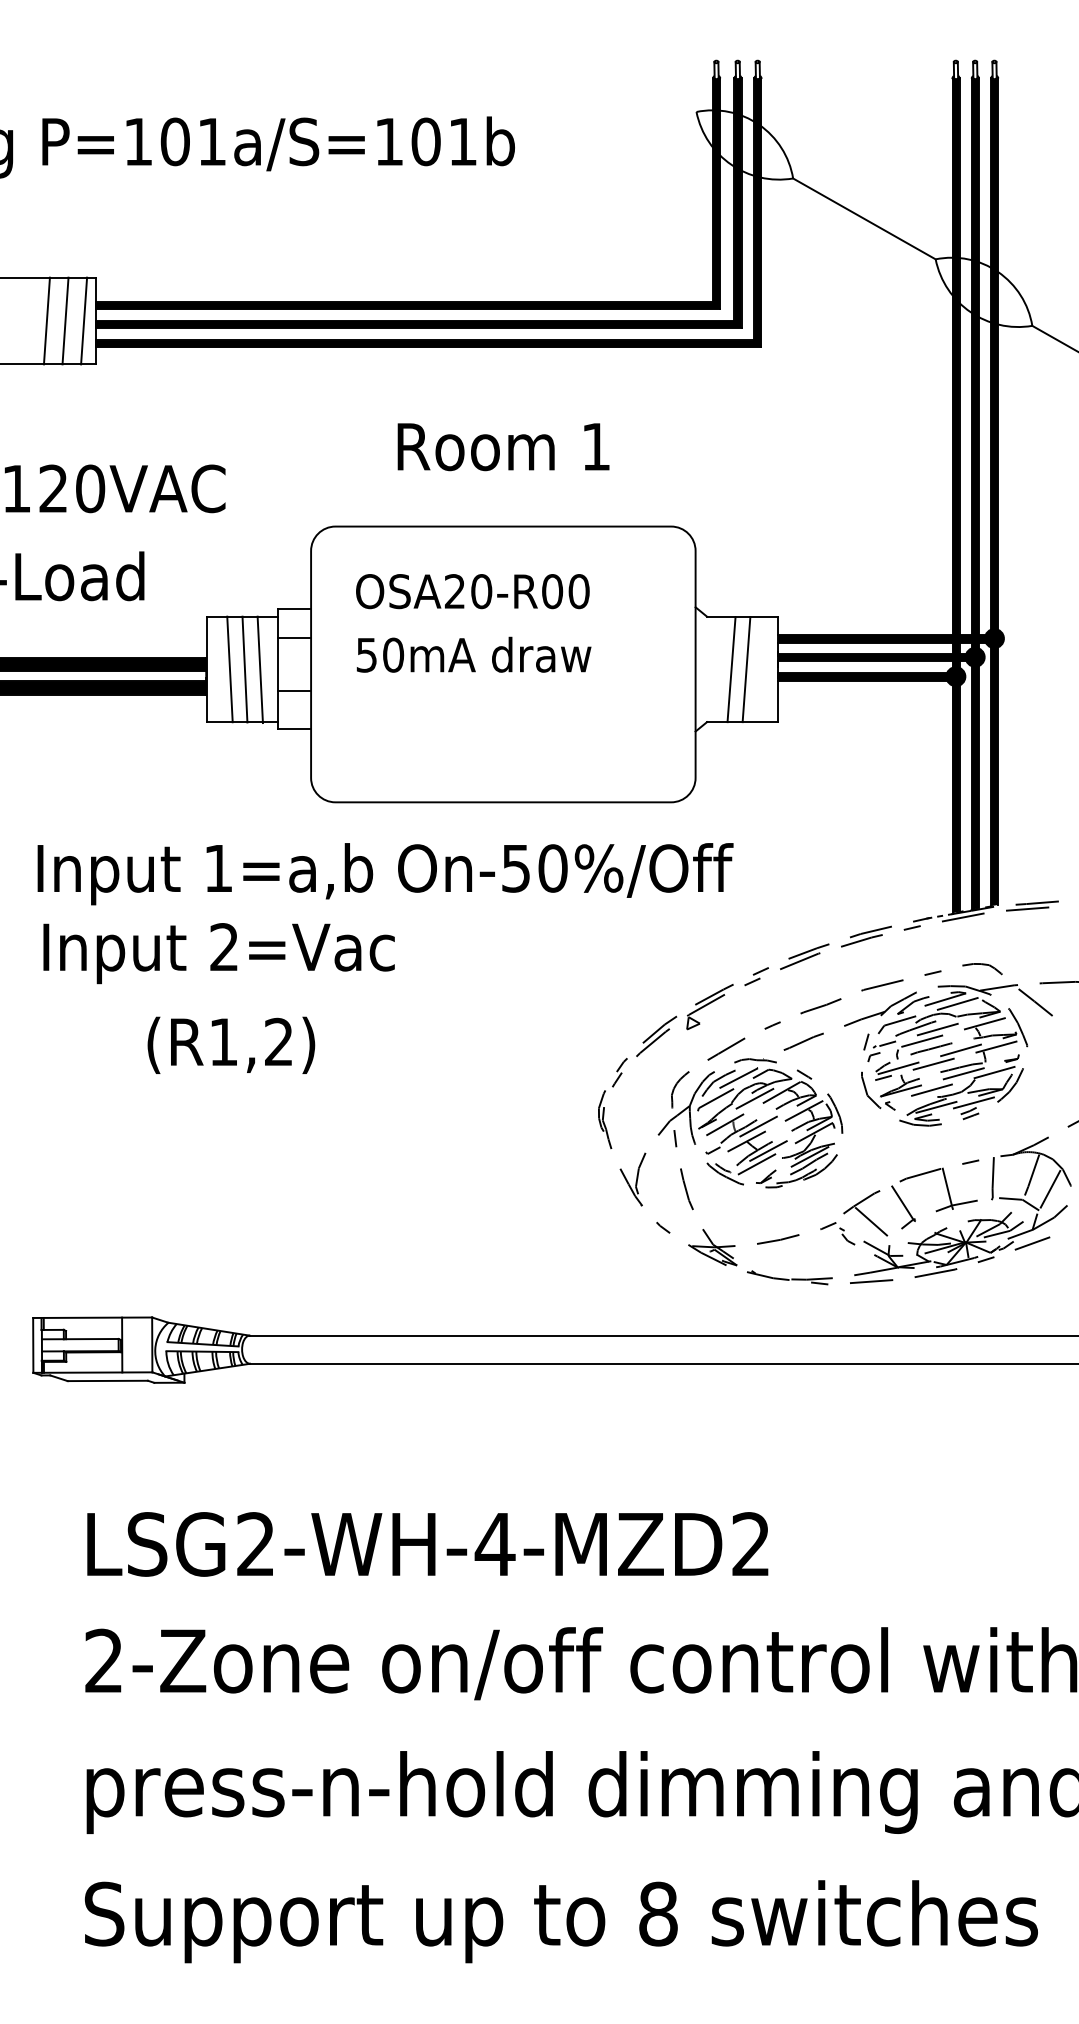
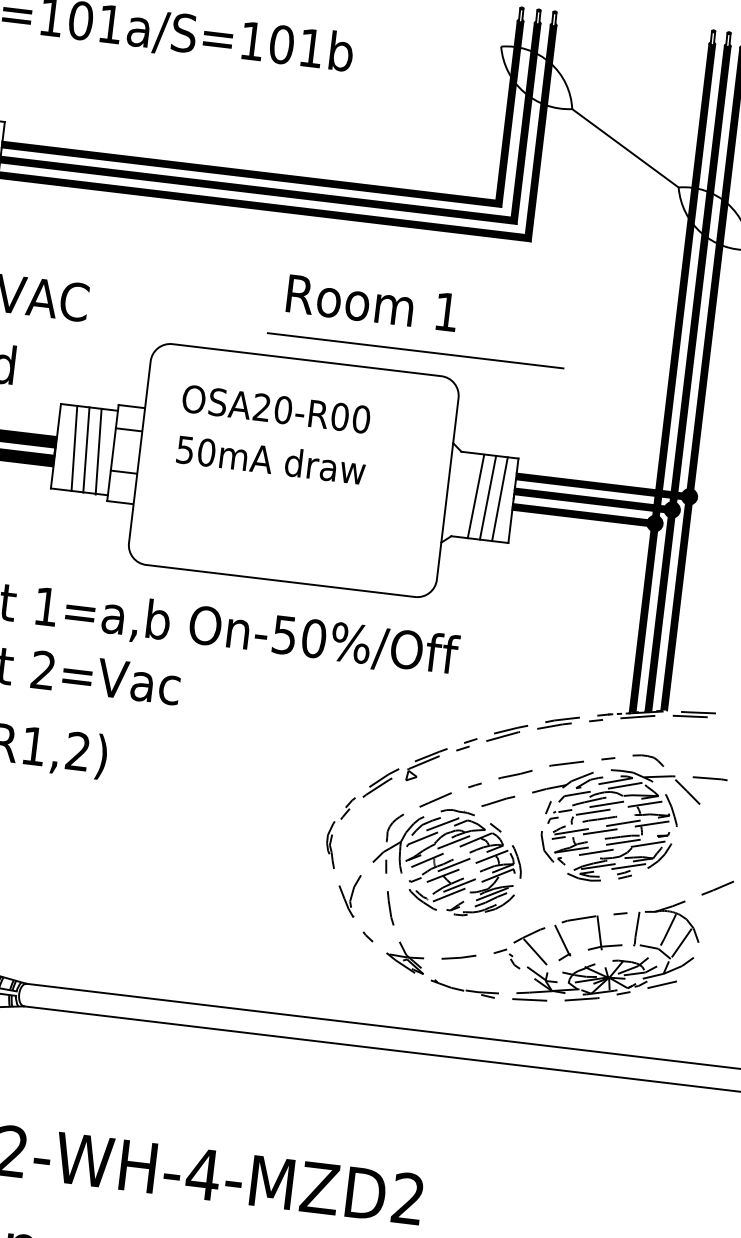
text: (503, 447) -> (372, 303), moved
line: (635, 498) -> (415, 350), added
line: (760, 669) -> (499, 499), added

